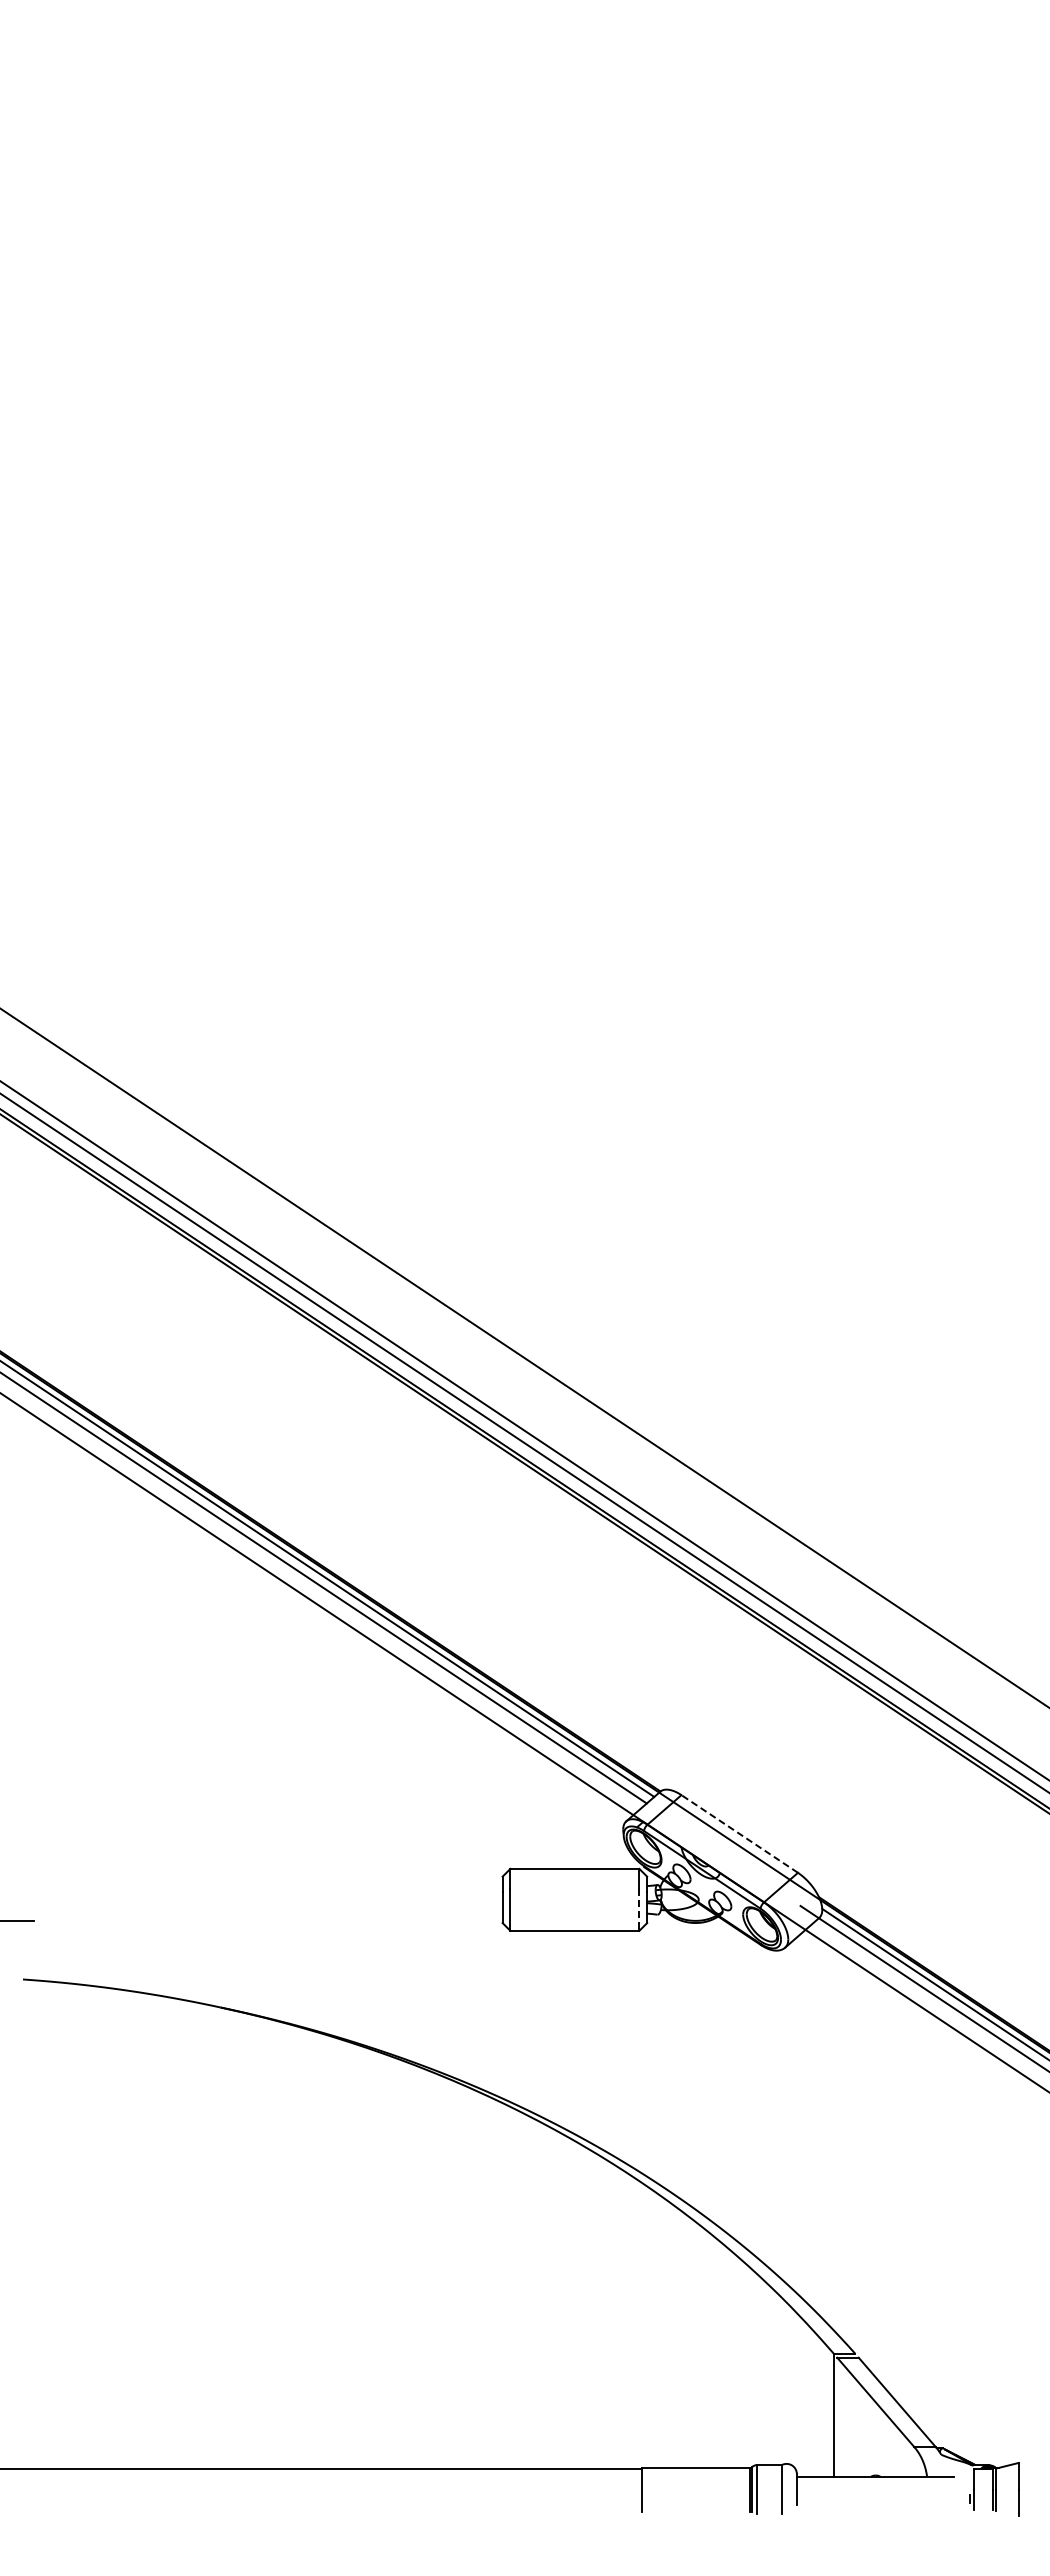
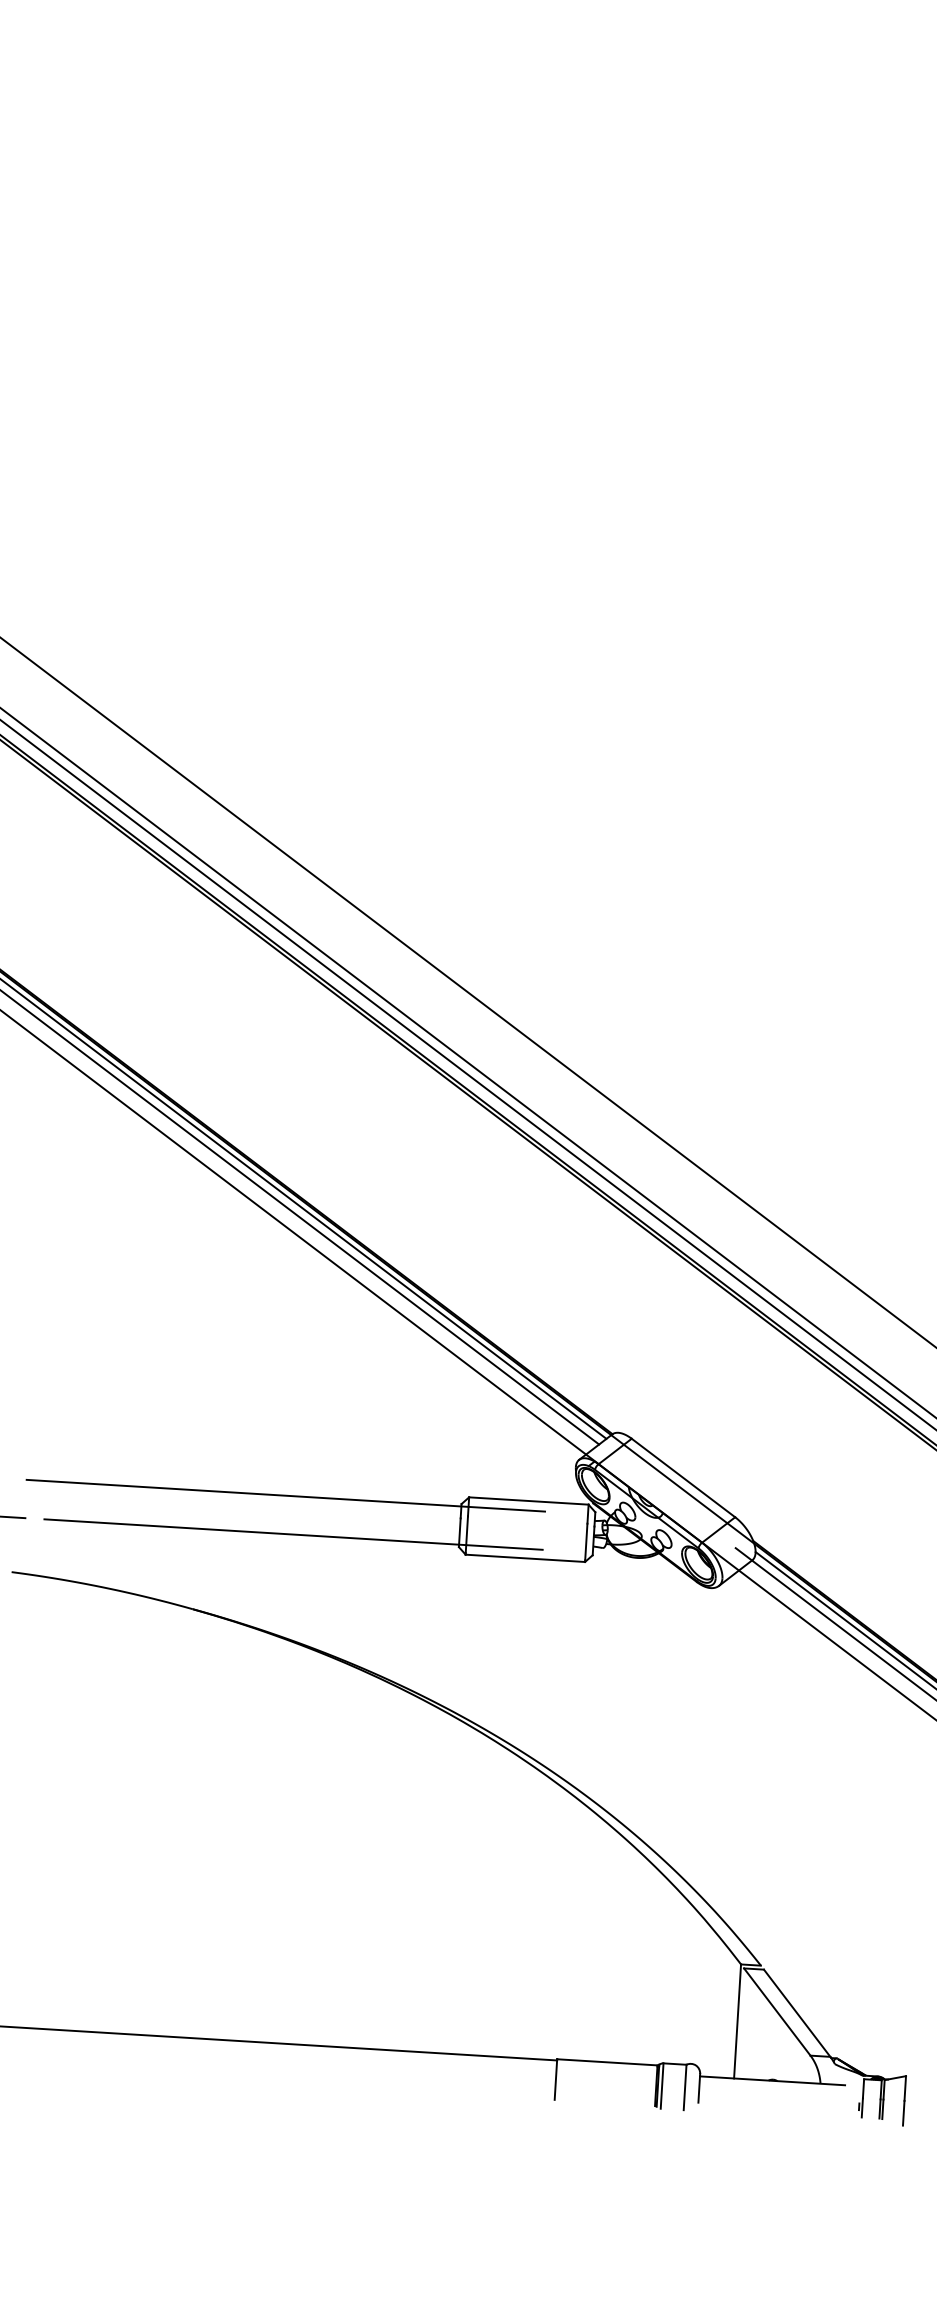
line: (739, 1833) -> (683, 1477), dashed -> solid
line: (312, 1879) -> (285, 1495), added
line: (639, 1909) -> (586, 1542), dashed -> solid
line: (323, 1920) -> (293, 1534), added

